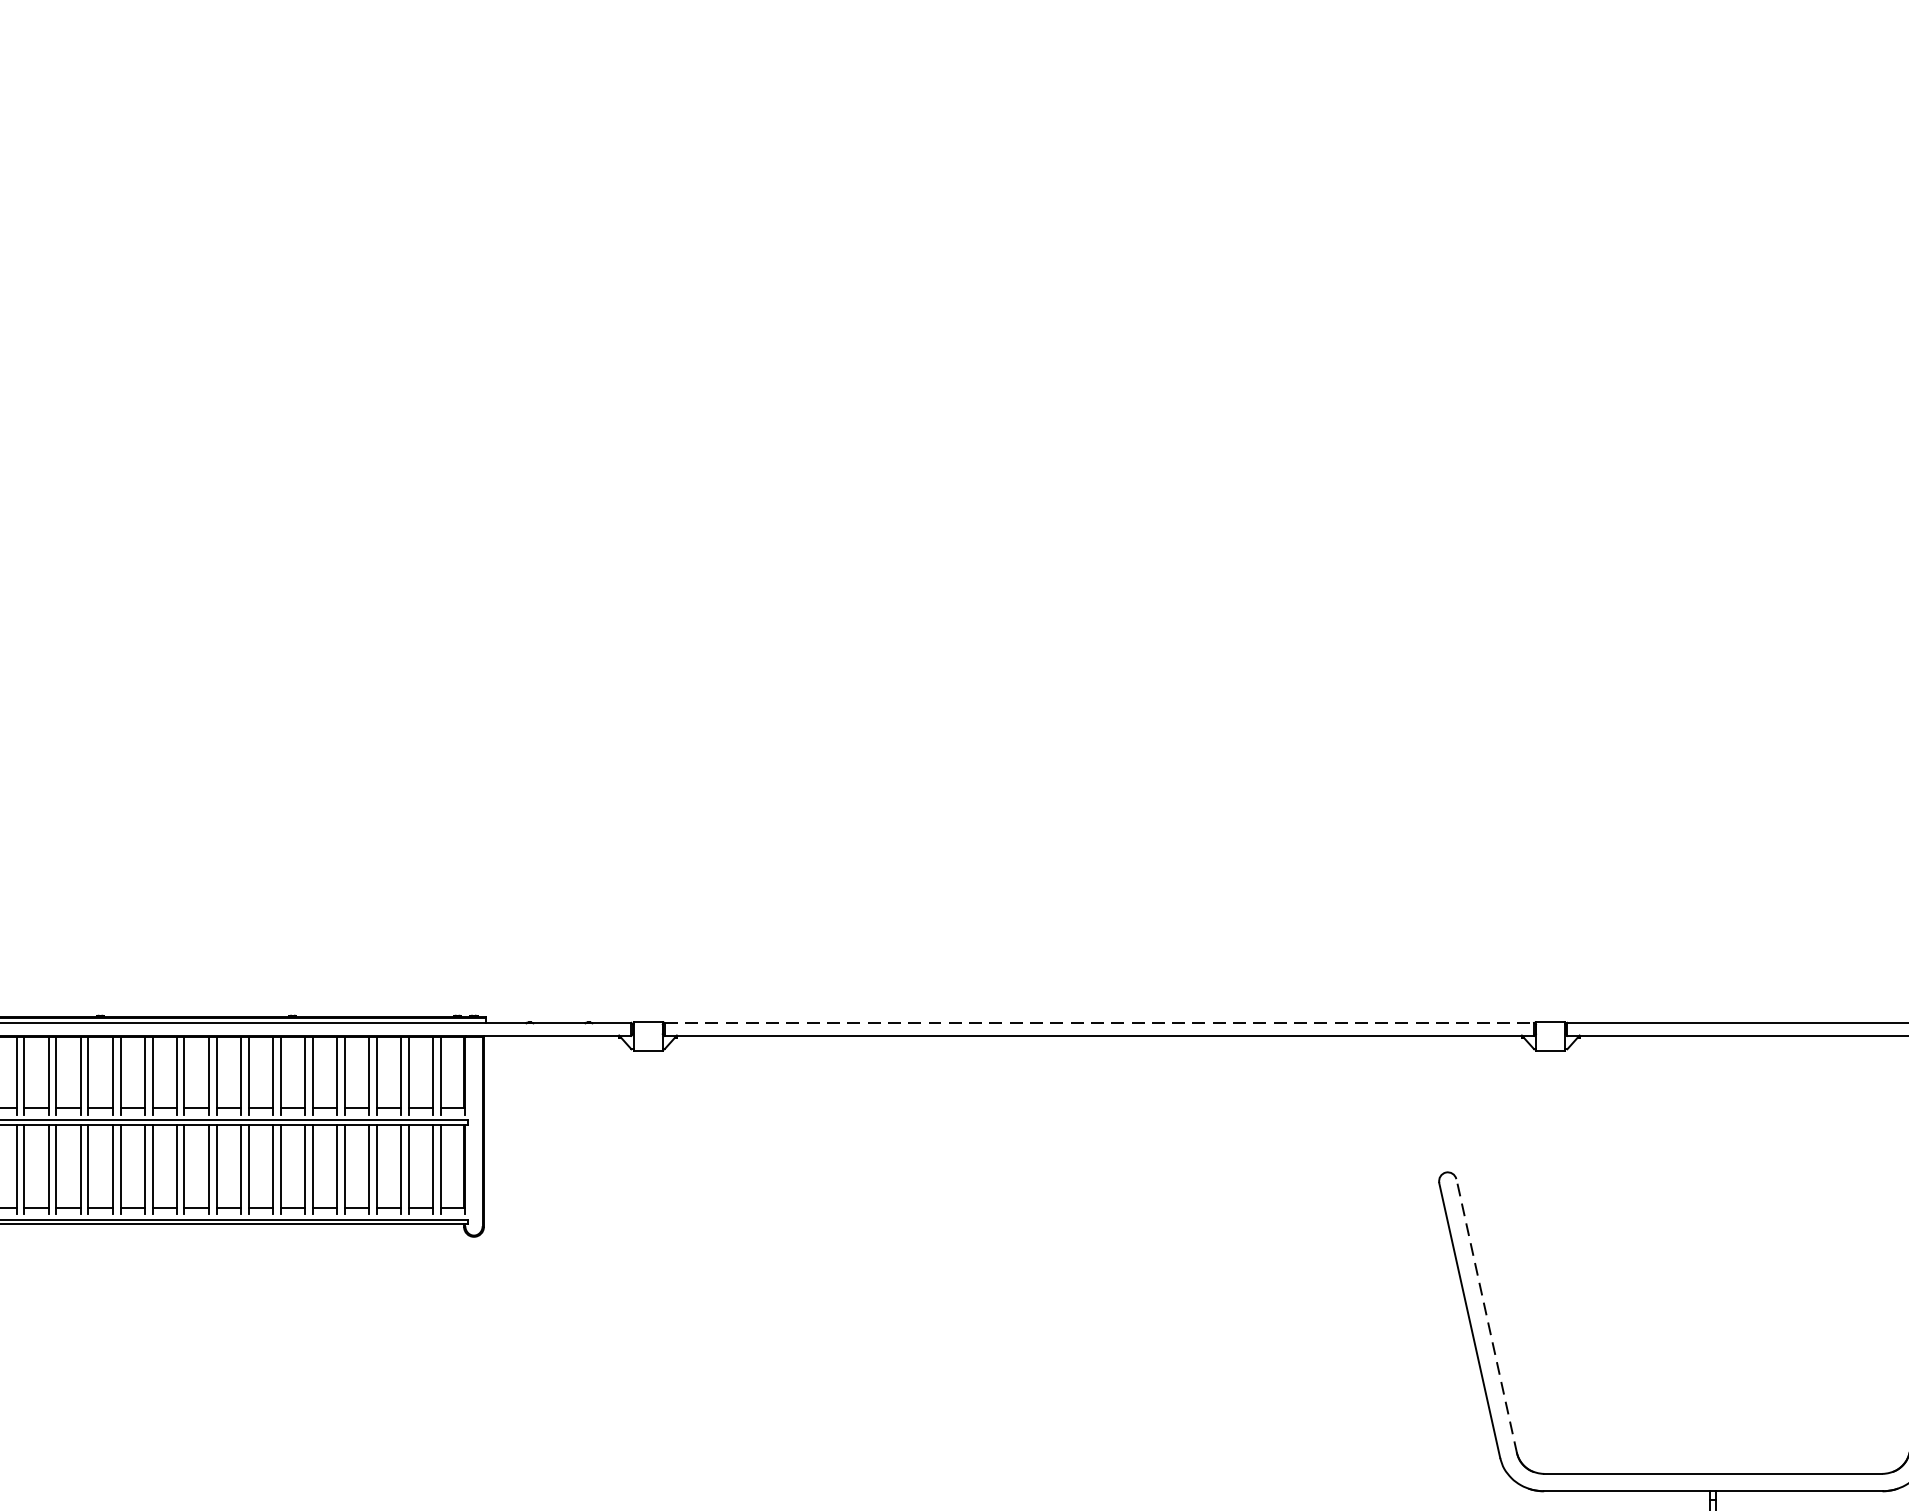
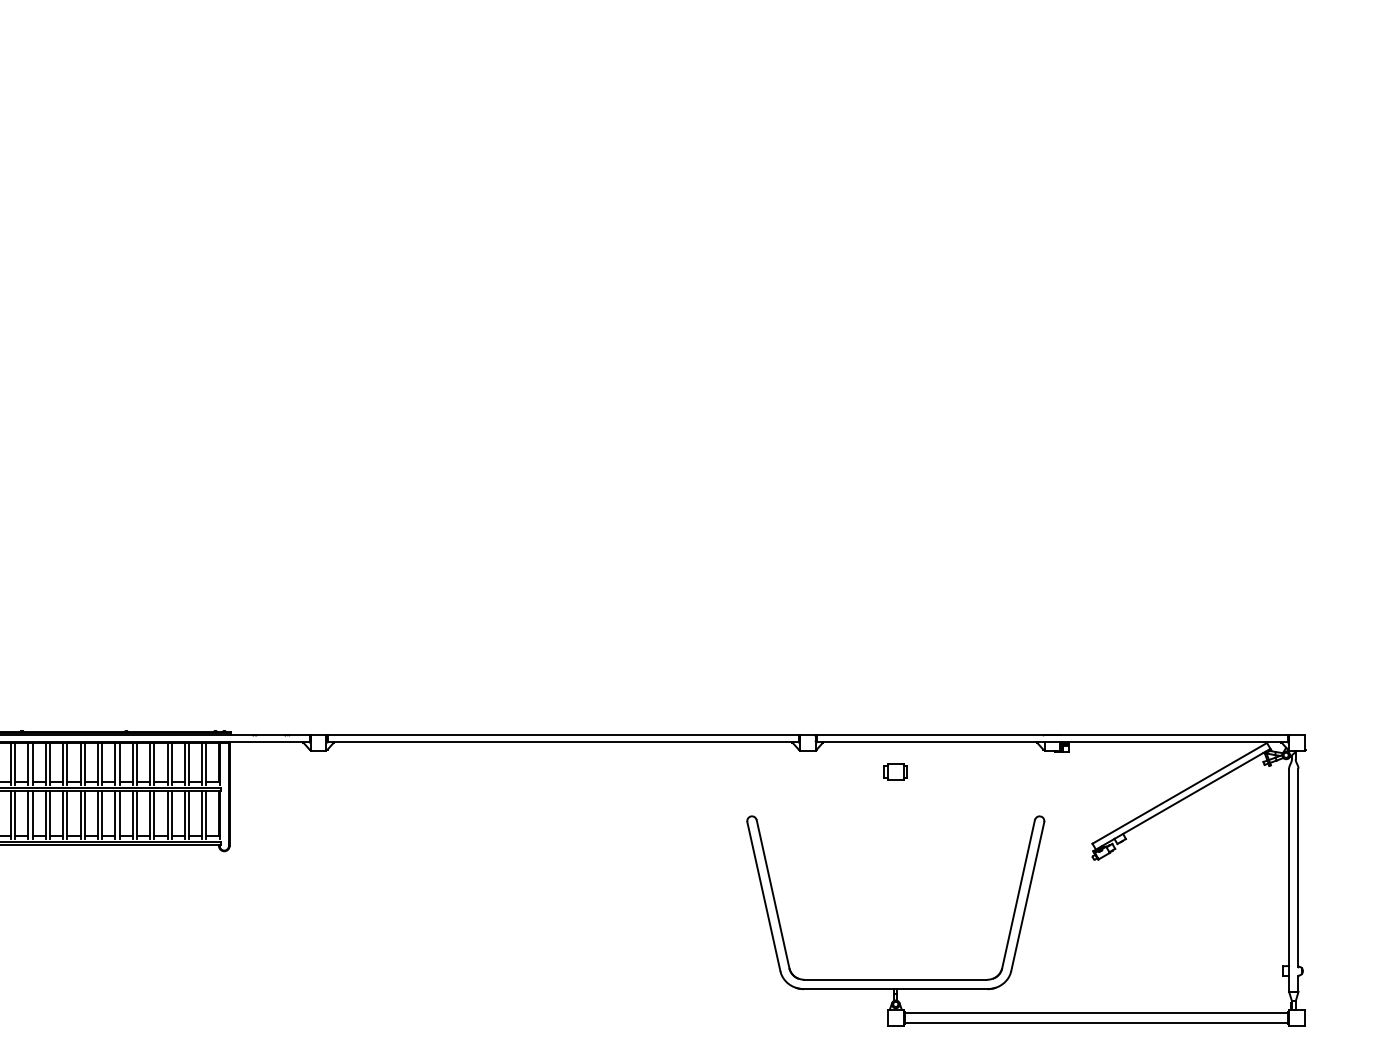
line: (1099, 1023) -> (563, 735), dashed -> solid
part: (1712, 1089) -> (895, 771), added
line: (1487, 1316) -> (773, 894), dashed -> solid

